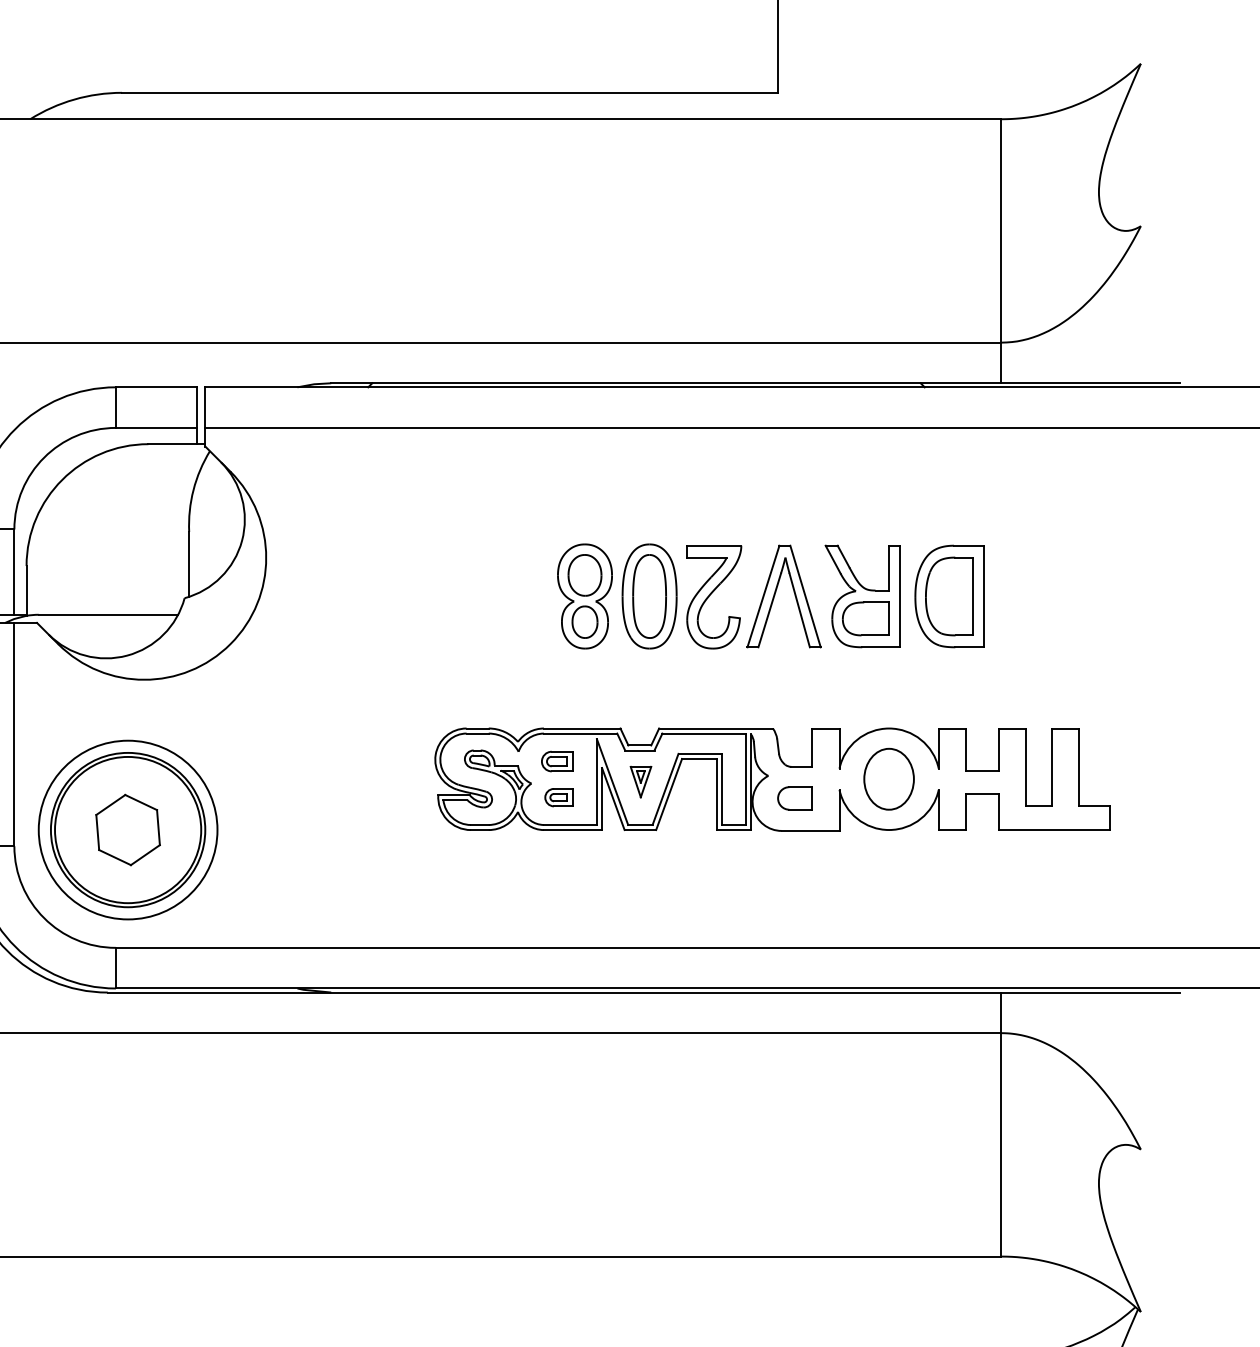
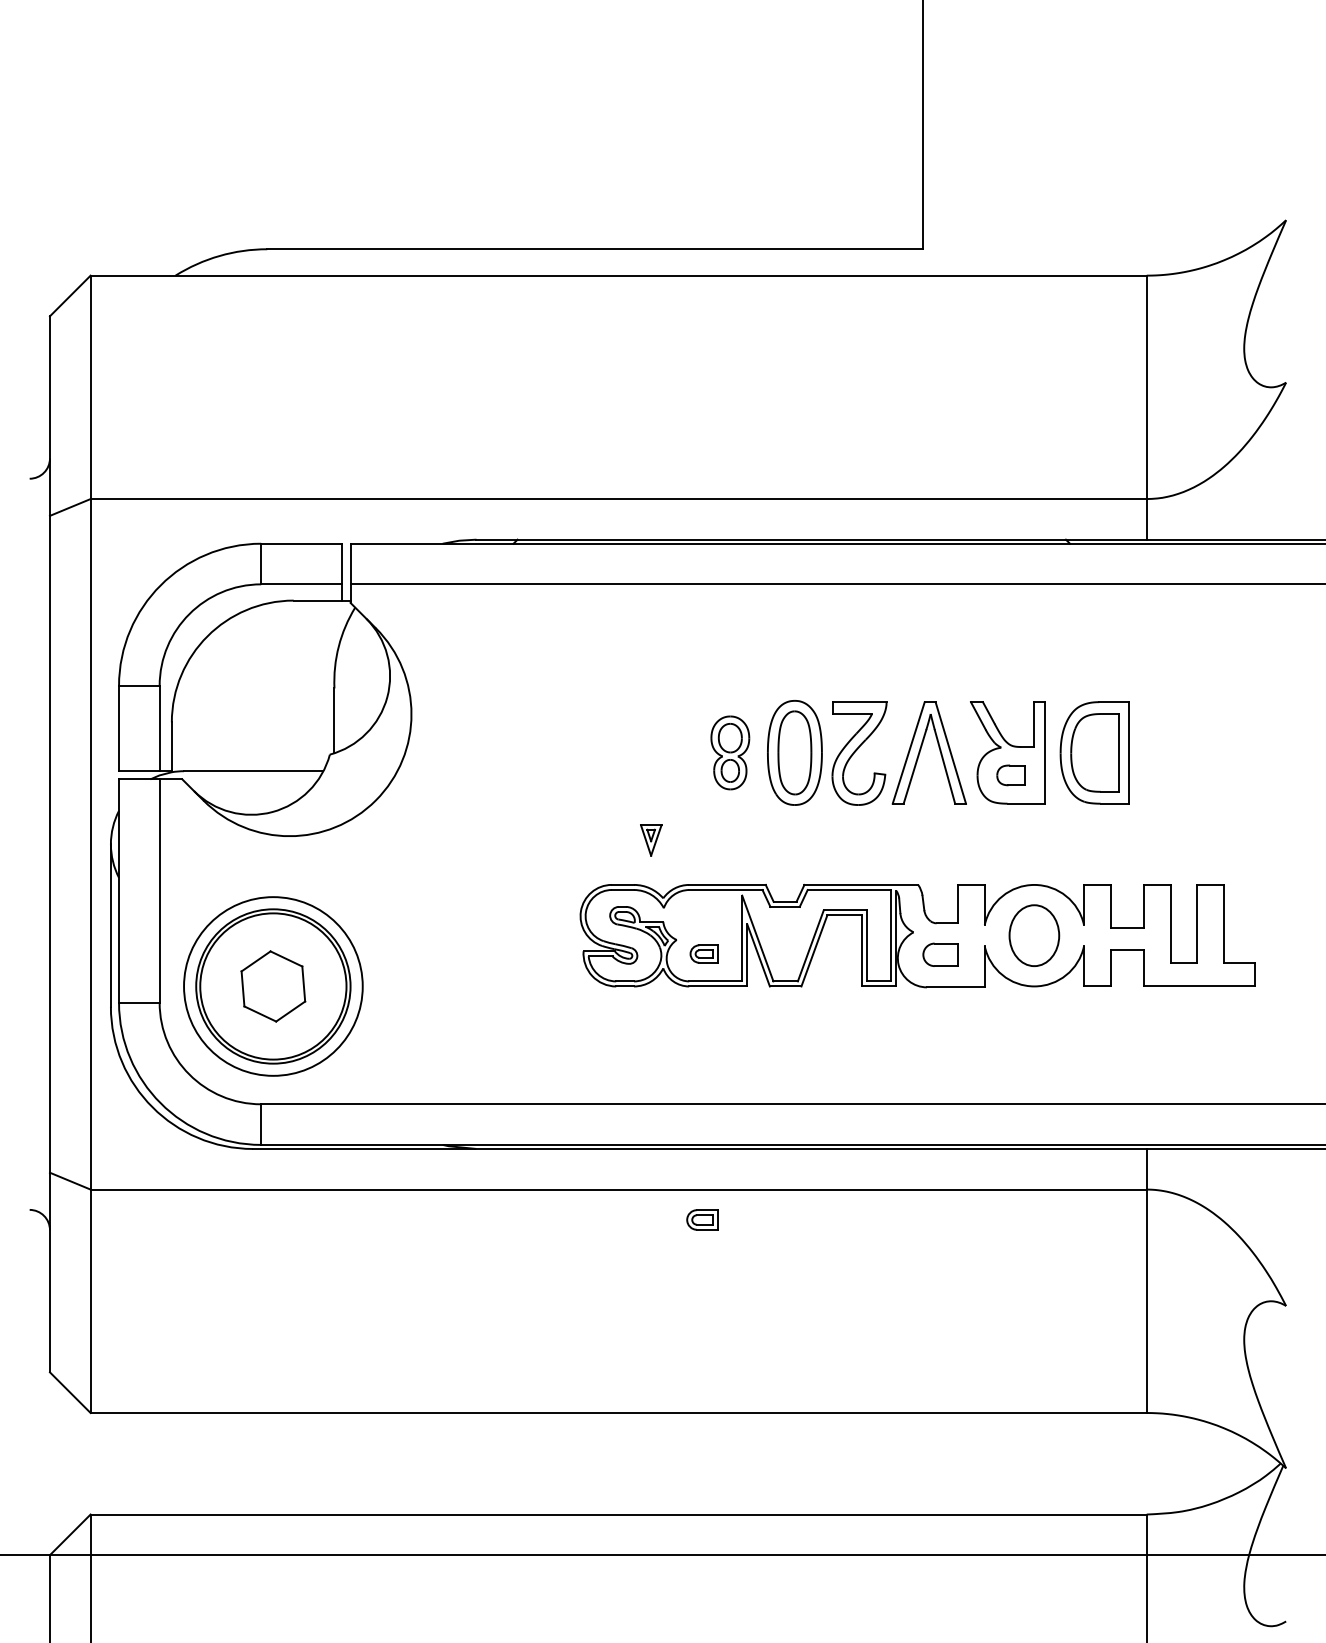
part: (585, 596) -> (730, 752), size x0.7
part: (865, 619) -> (1010, 775), size x0.6
part: (557, 761) -> (702, 1219), moved
part: (641, 782) -> (651, 840), moved

